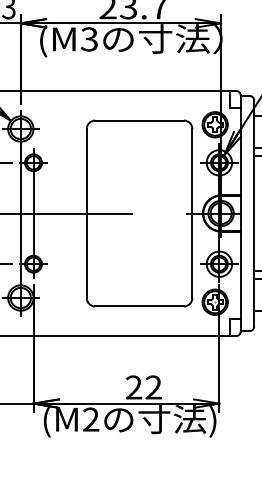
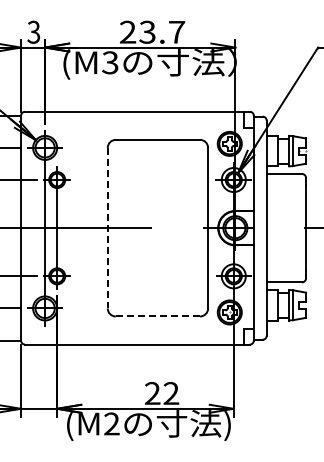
line: (86, 213) -> (107, 228), solid -> dashed
line: (140, 306) -> (158, 316), solid -> dashed

